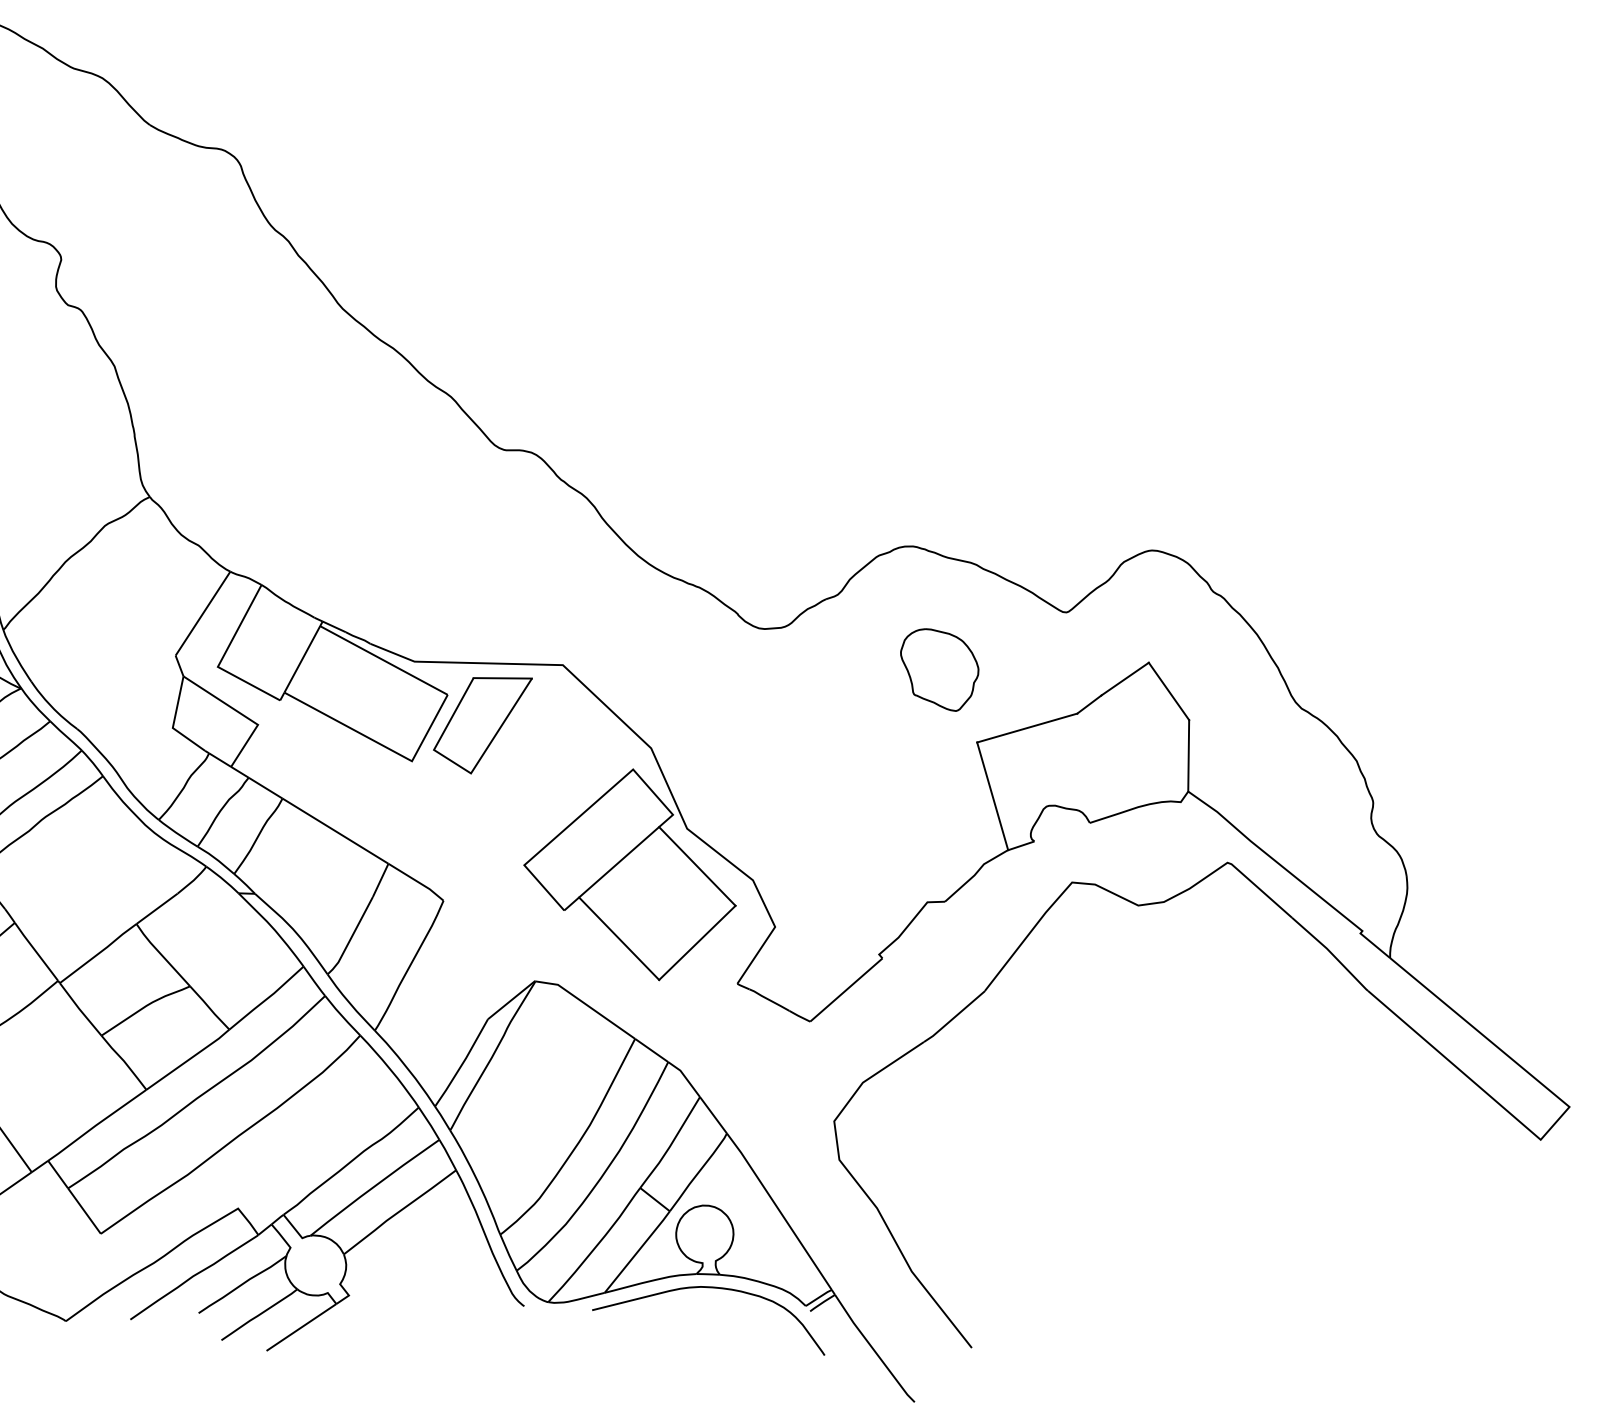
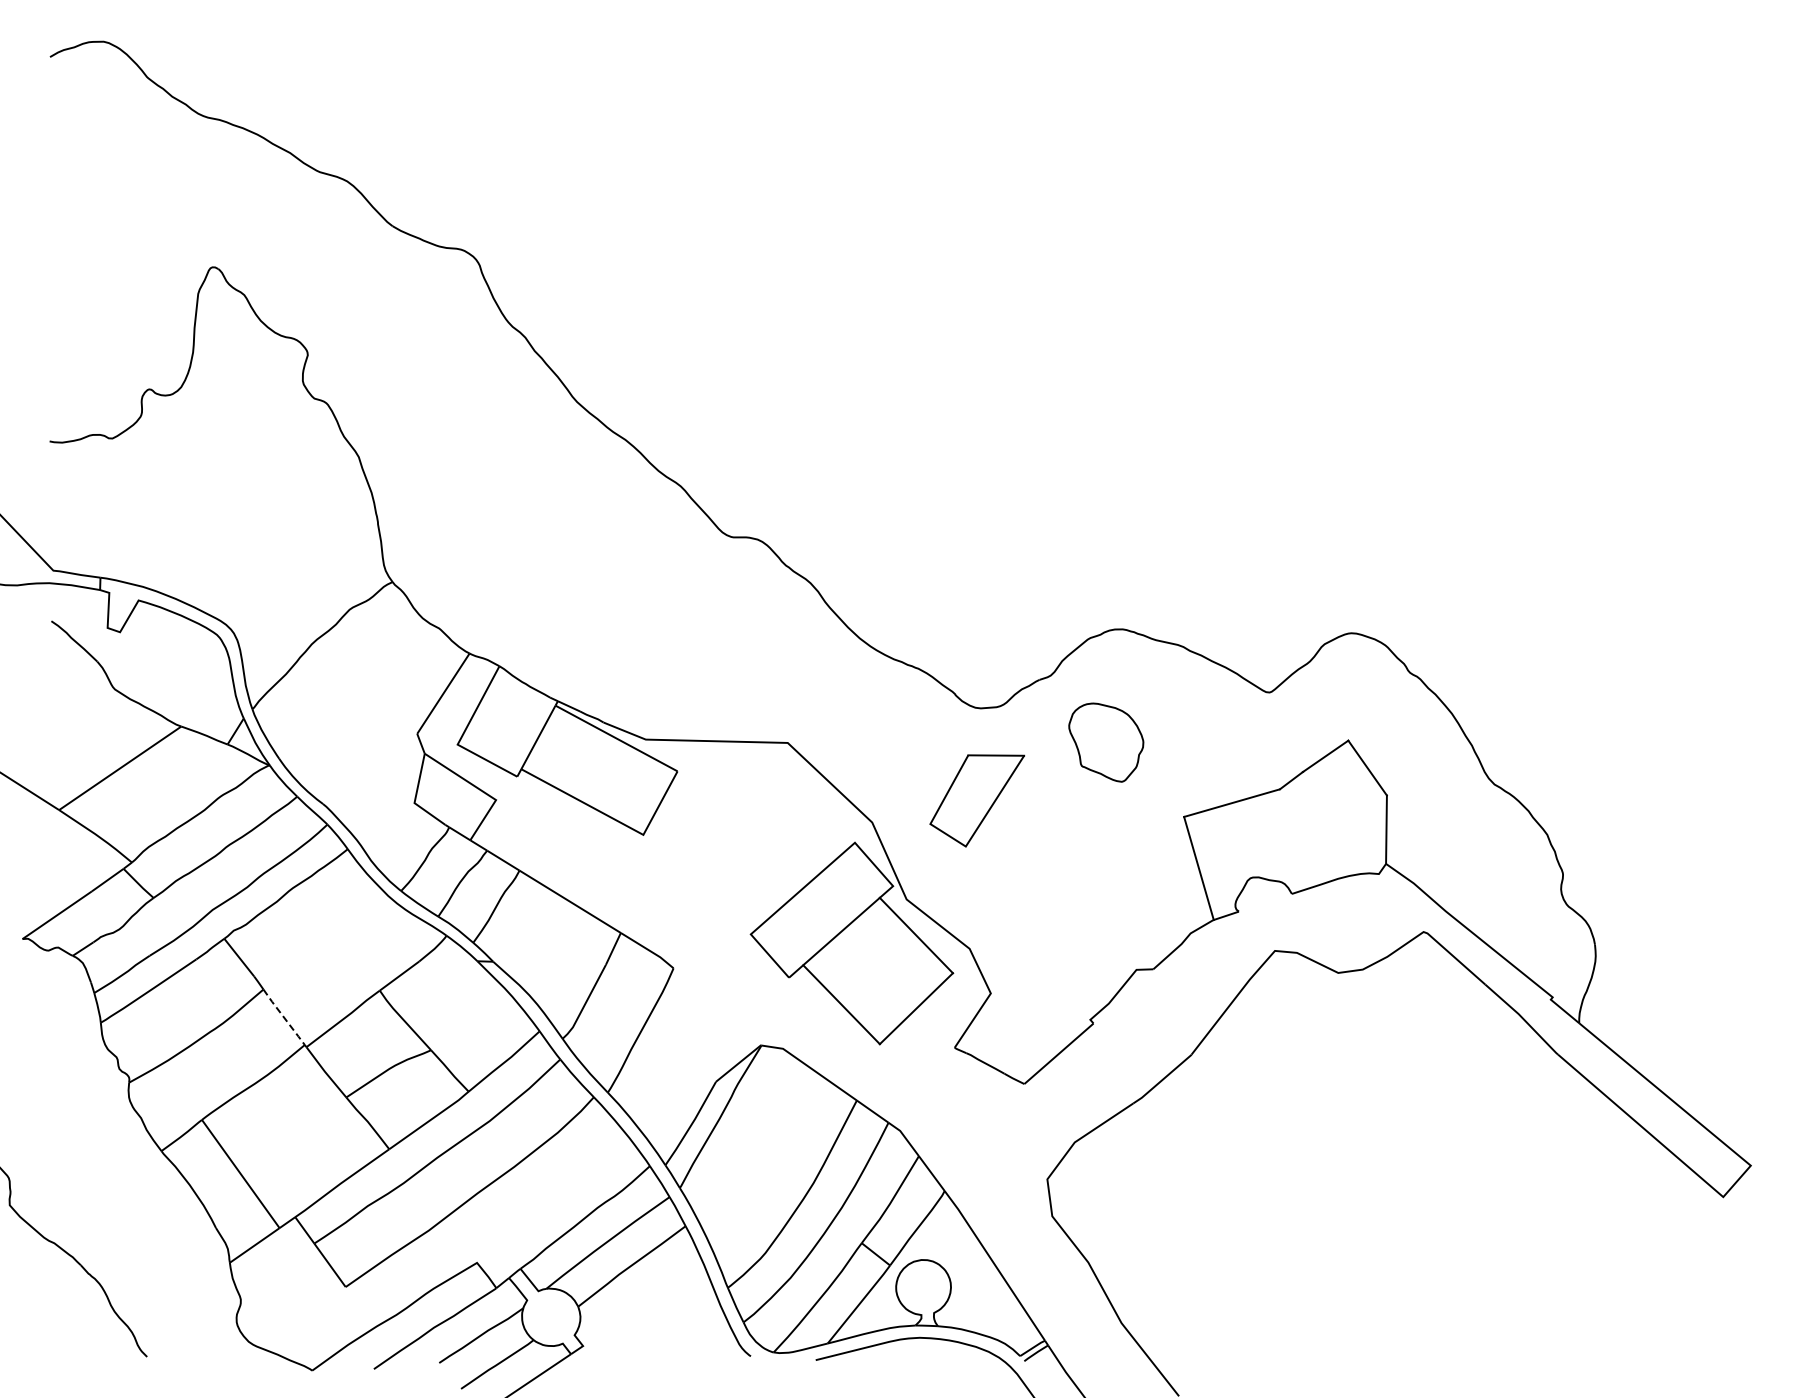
part: (939, 669) -> (1106, 742), moved
part: (483, 725) -> (977, 800), moved
line: (36, 952) -> (284, 1017), solid -> dashed

